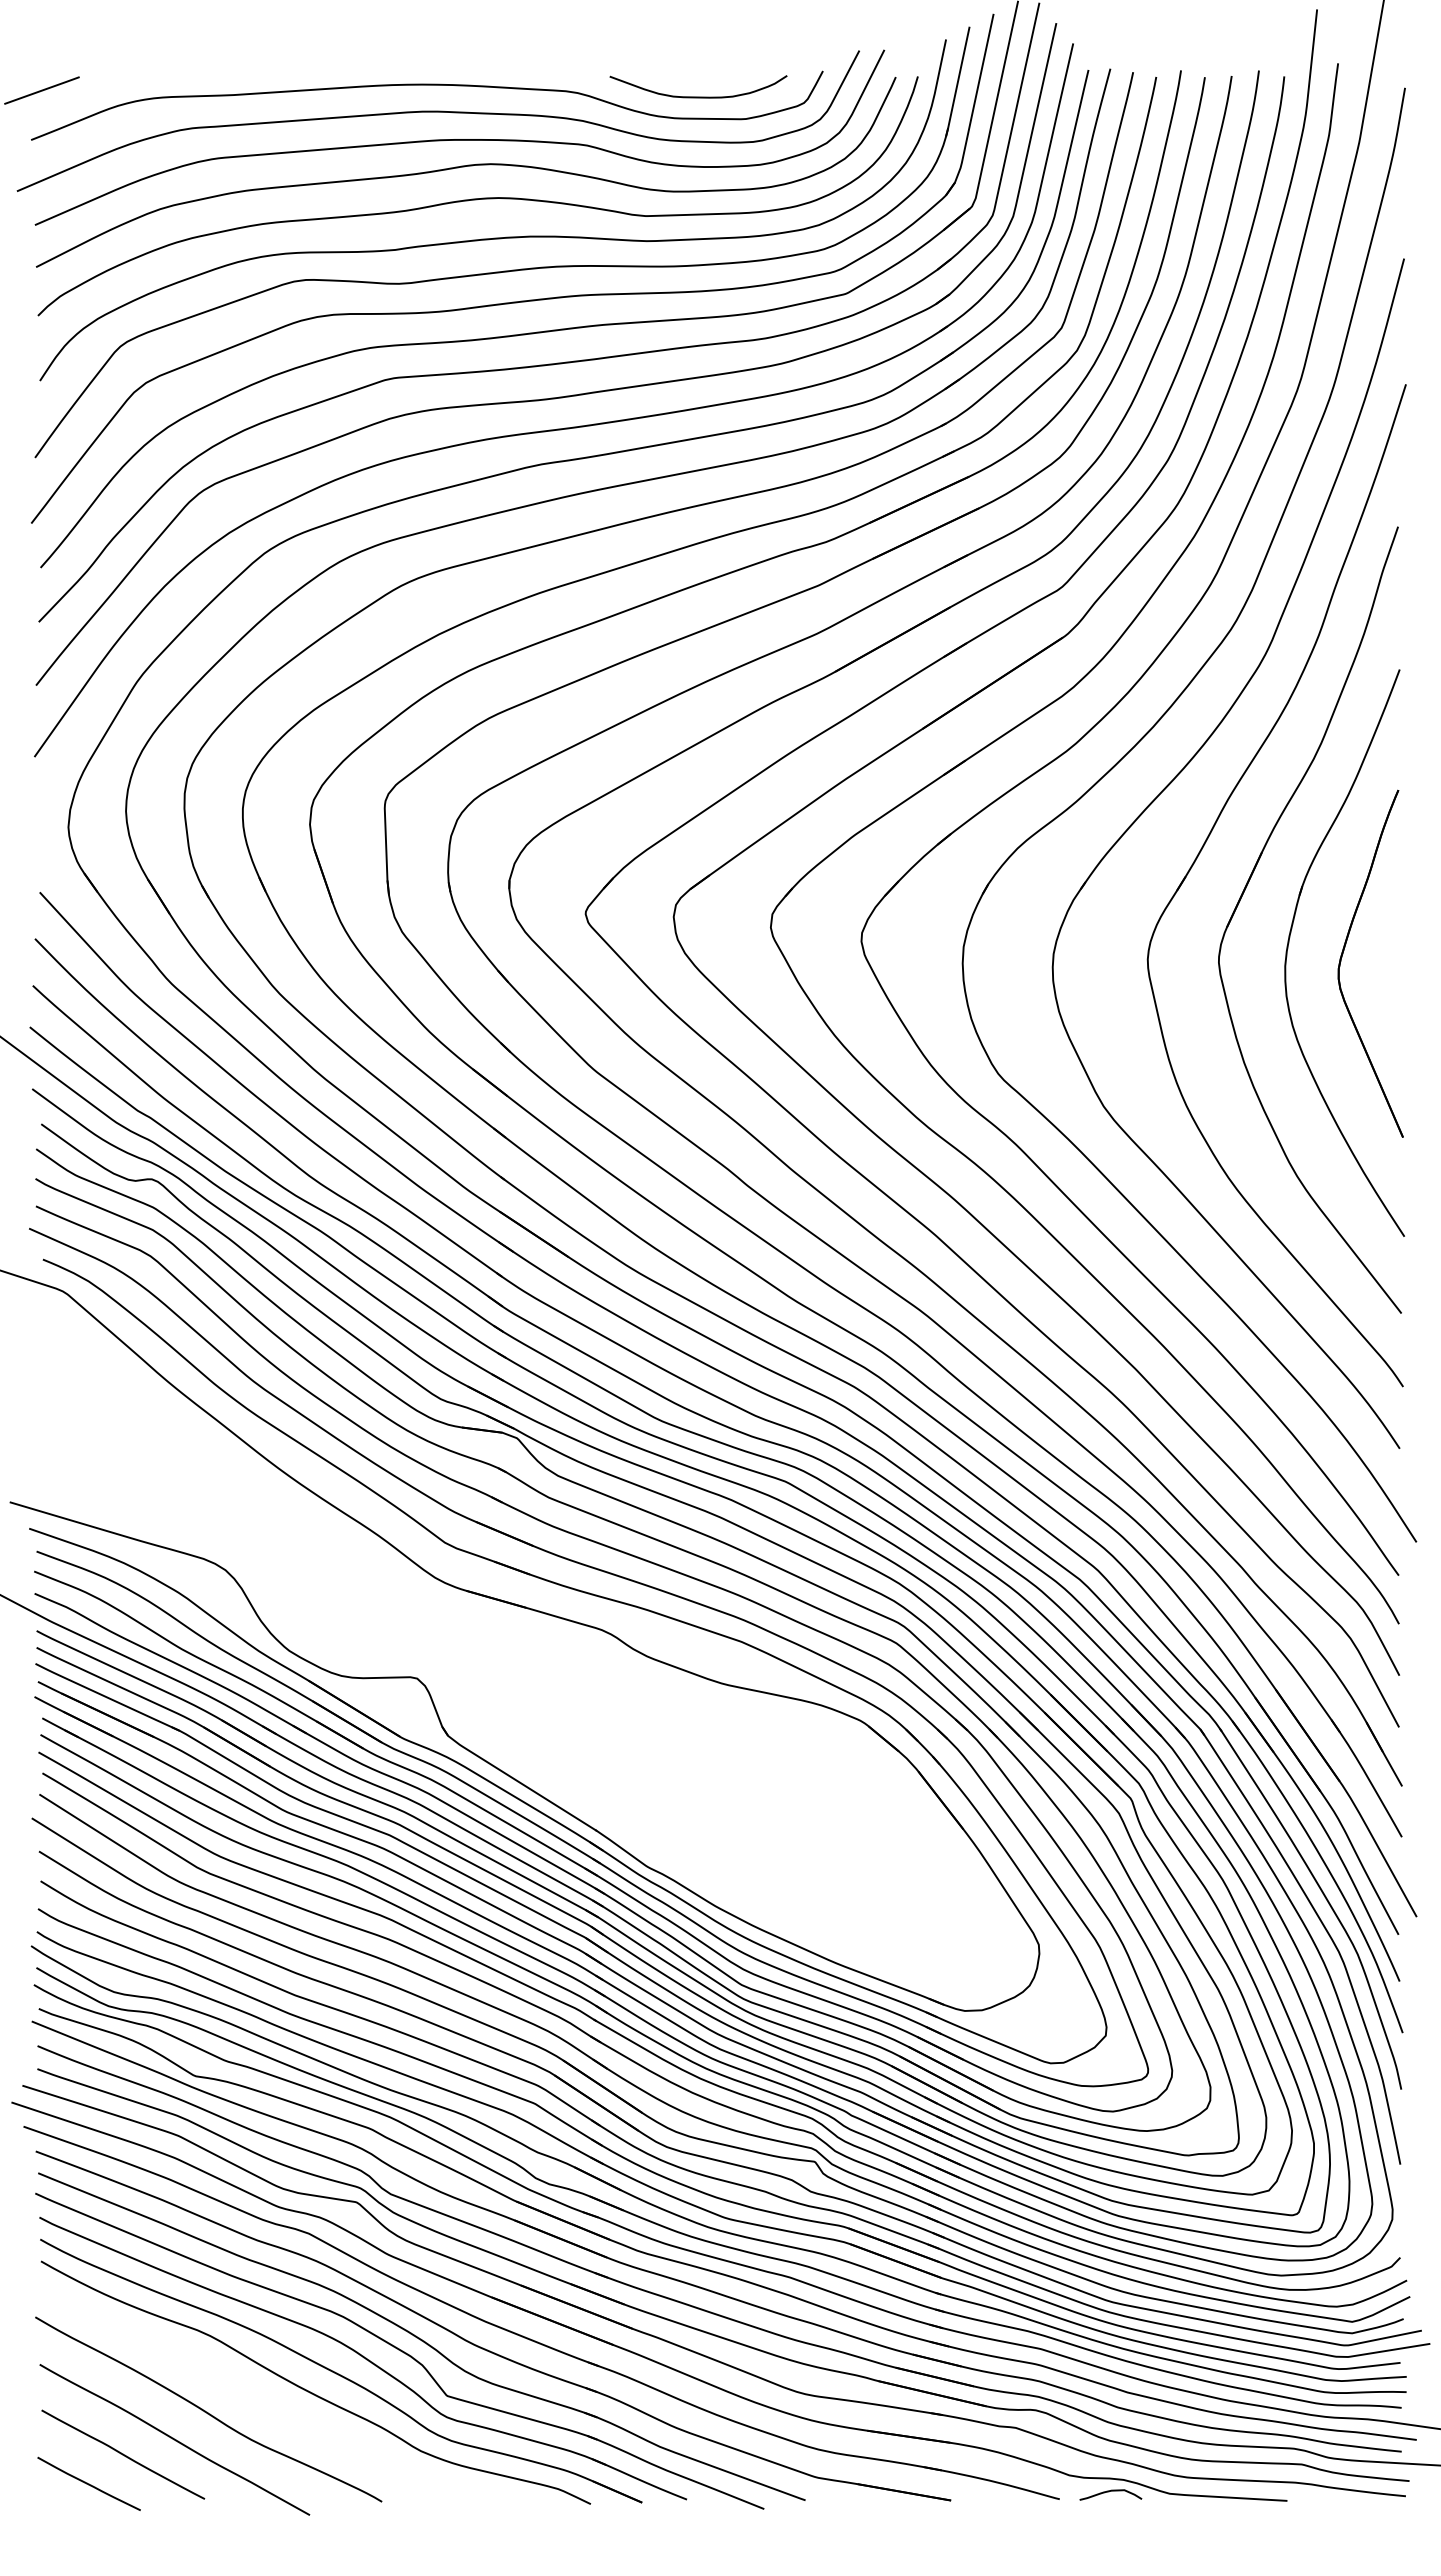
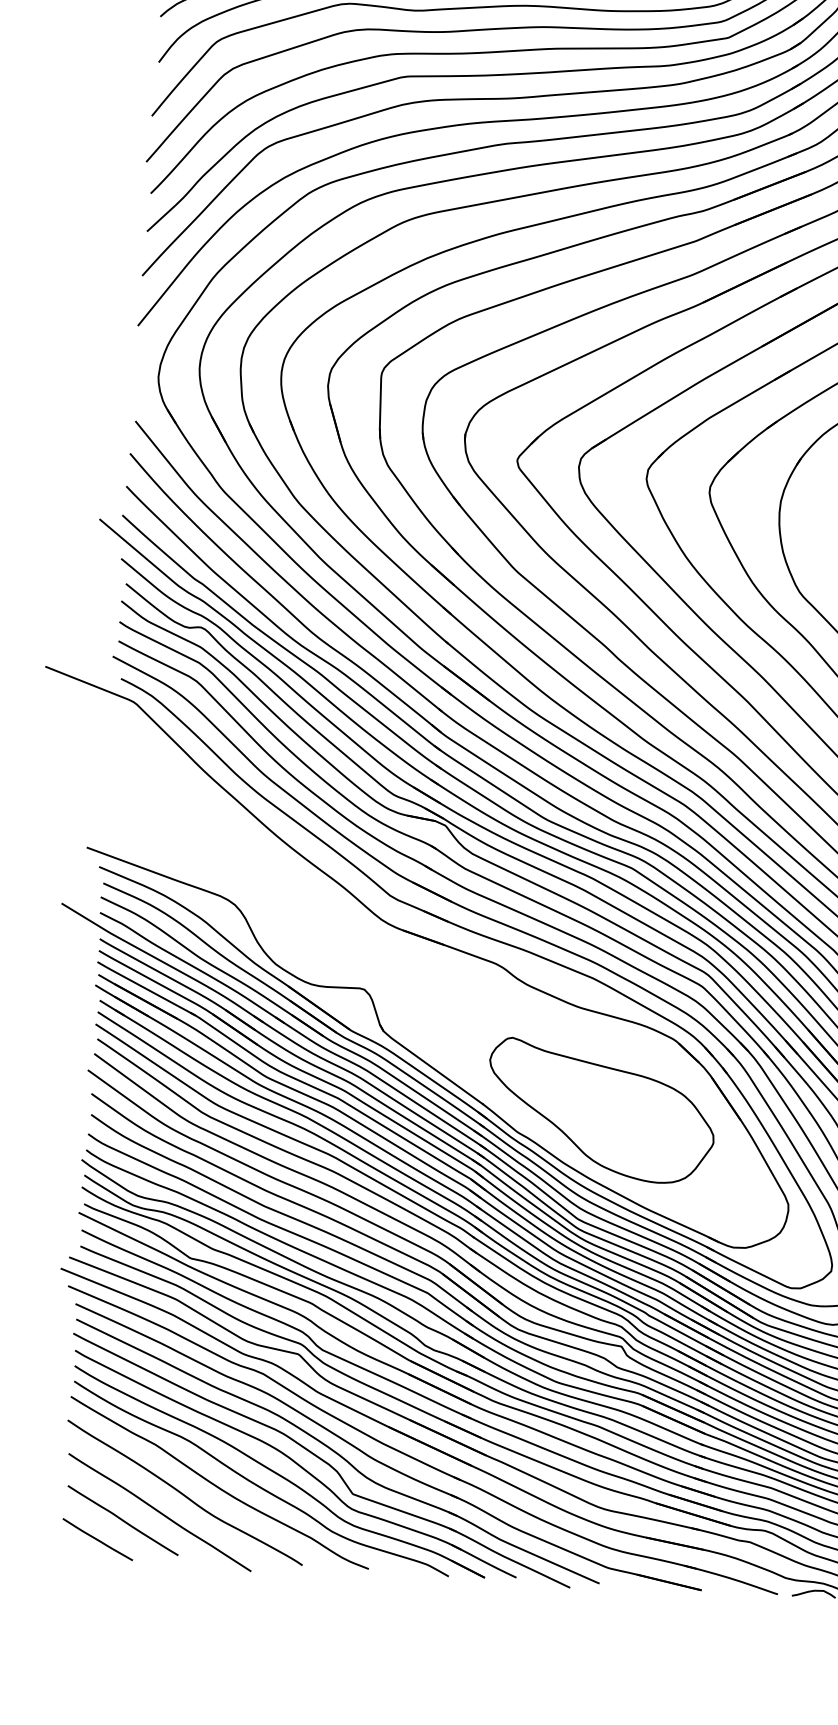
part: (764, 1829) -> (601, 1111), added
curve: (253, 2396) -> (217, 1485), added

